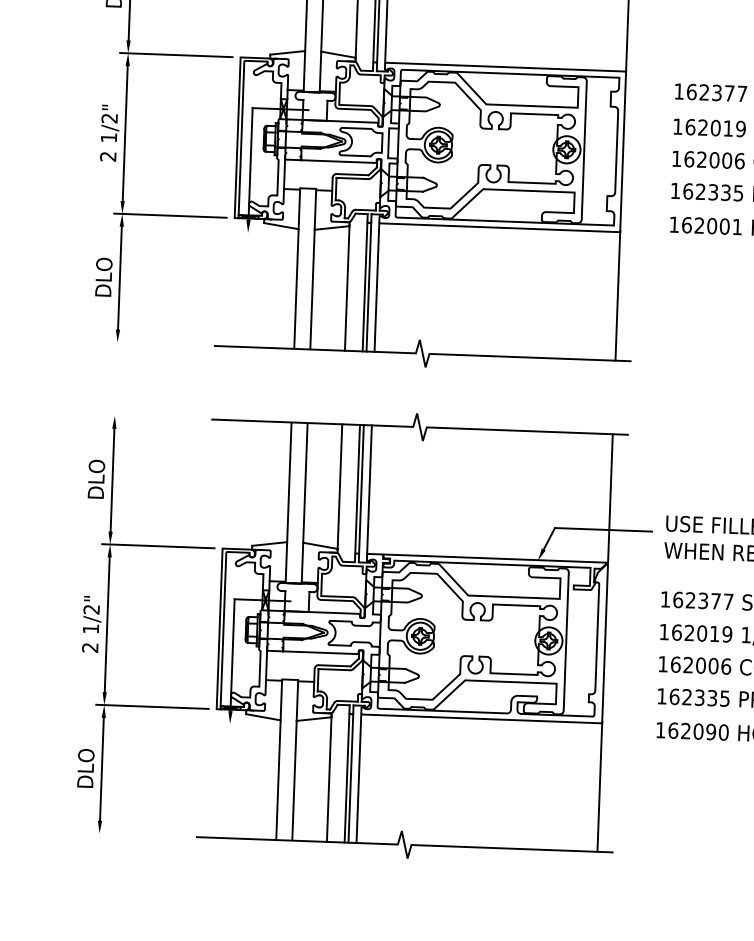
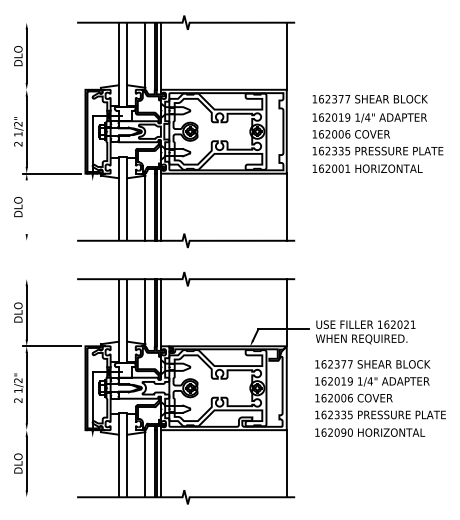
line: (175, 54) -> (51, 89), removed
line: (119, 278) -> (26, 207), removed
line: (151, 707) -> (51, 430), removed

